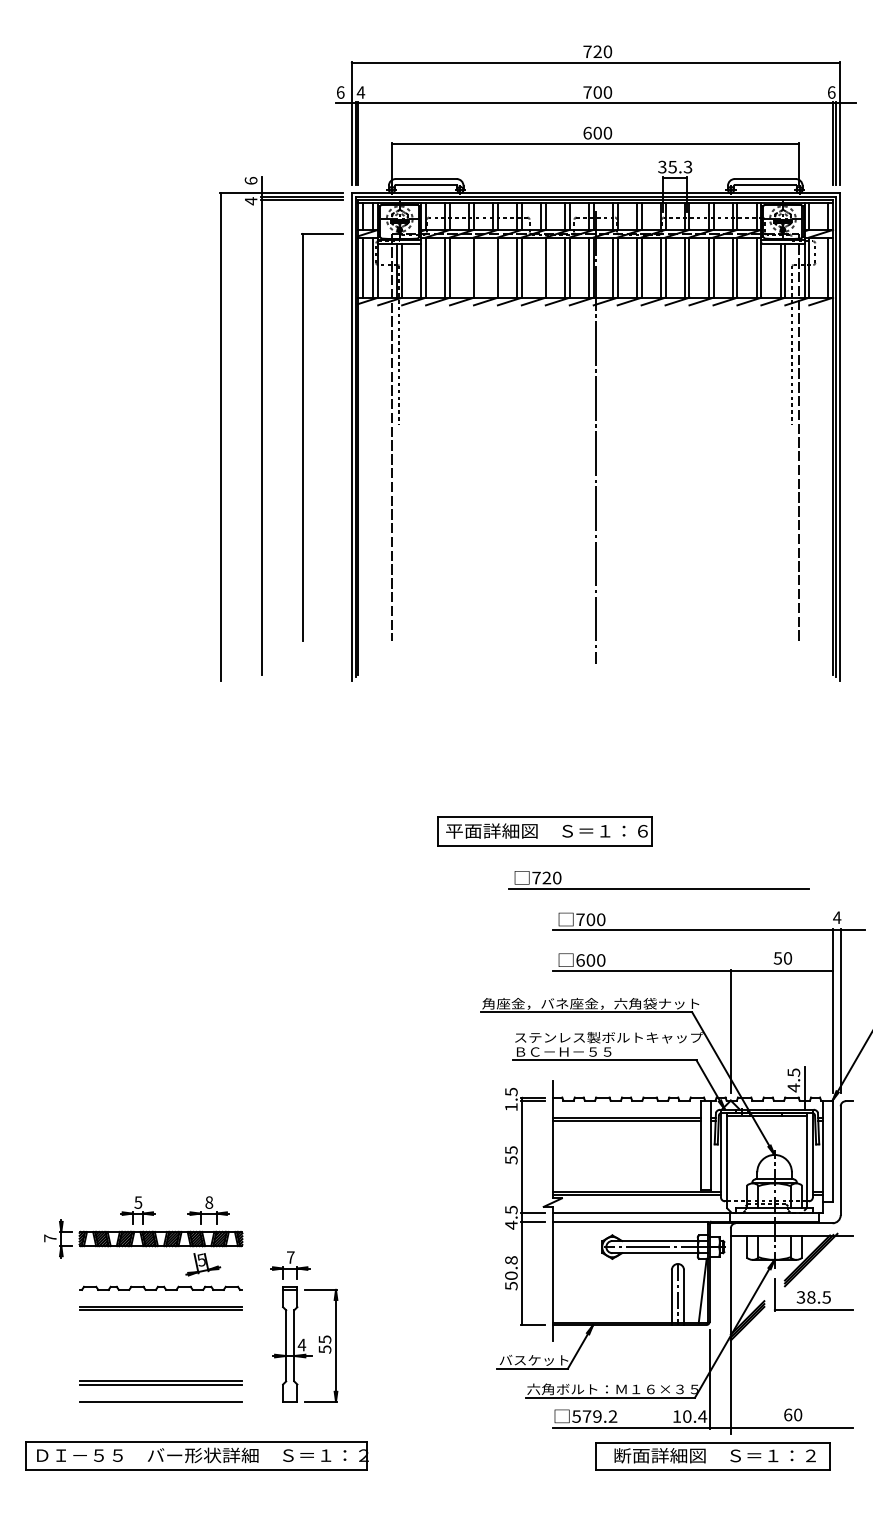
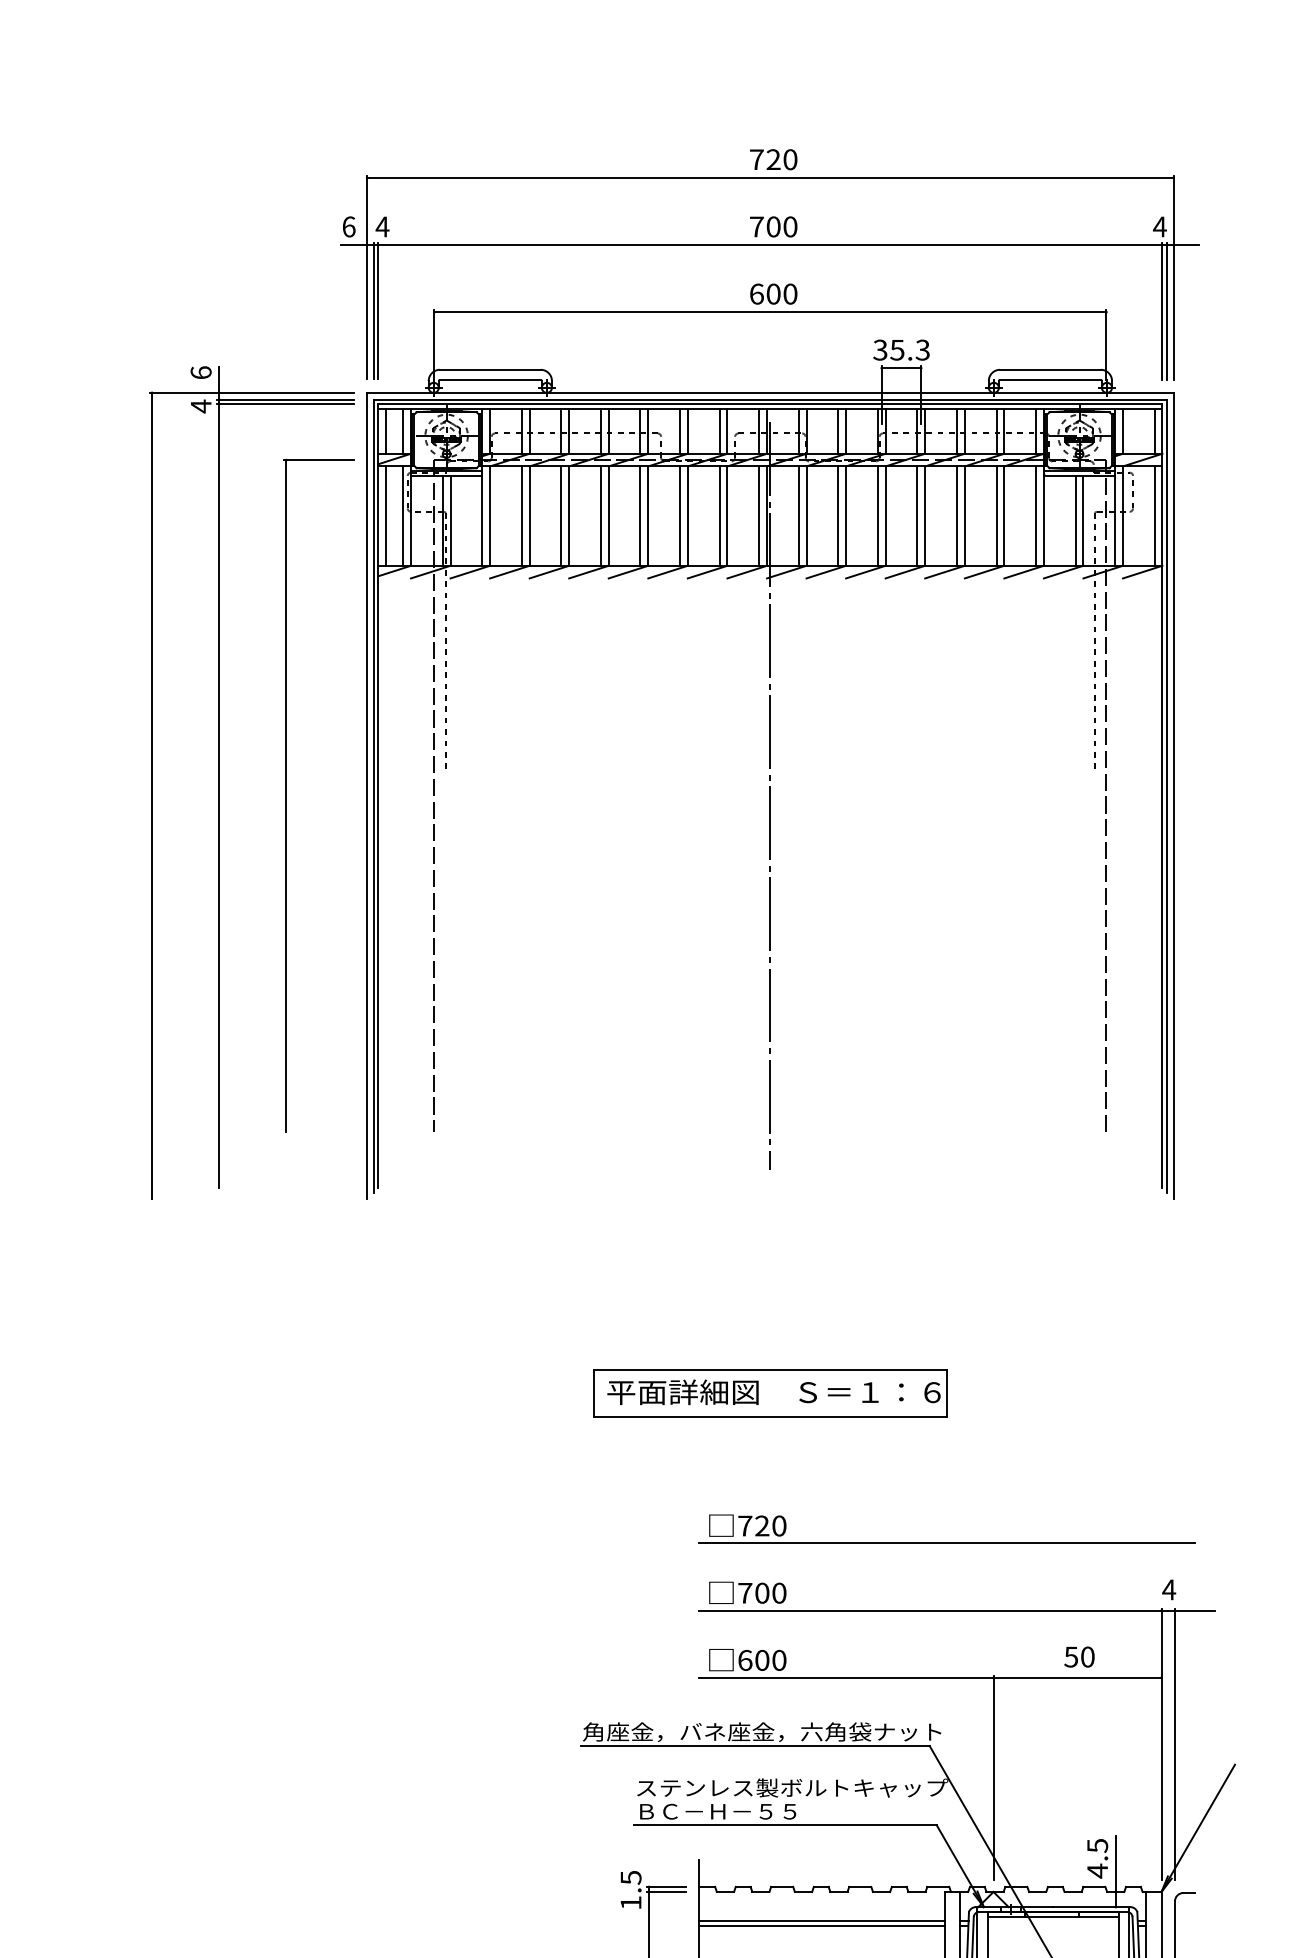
text: (831, 92) -> (1159, 226), 6 -> 4
line: (469, 267) -> (561, 515), added
line: (493, 267) -> (601, 515), added
line: (541, 267) -> (680, 515), added
part: (544, 831) -> (769, 1392), moved
part: (658, 888) -> (946, 1543), moved

